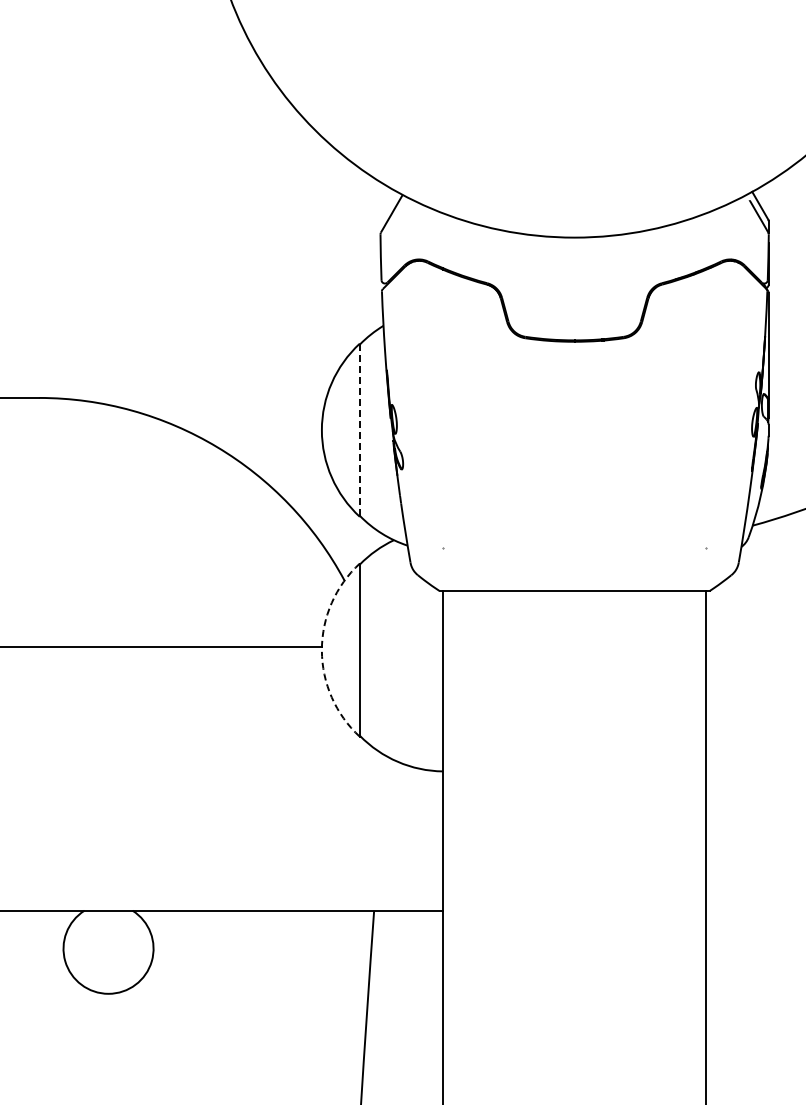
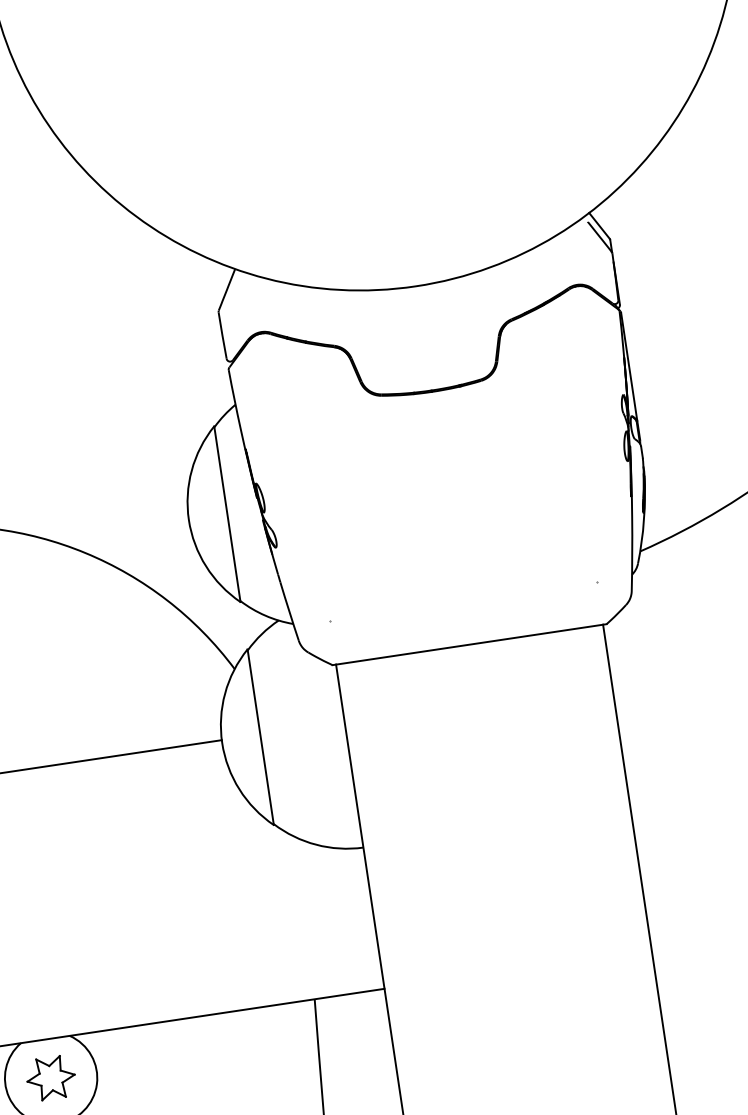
line: (359, 430) -> (227, 514), dashed -> solid
arc: (321, 650) -> (221, 743), dashed -> solid
part: (108, 948) -> (51, 1077), added

